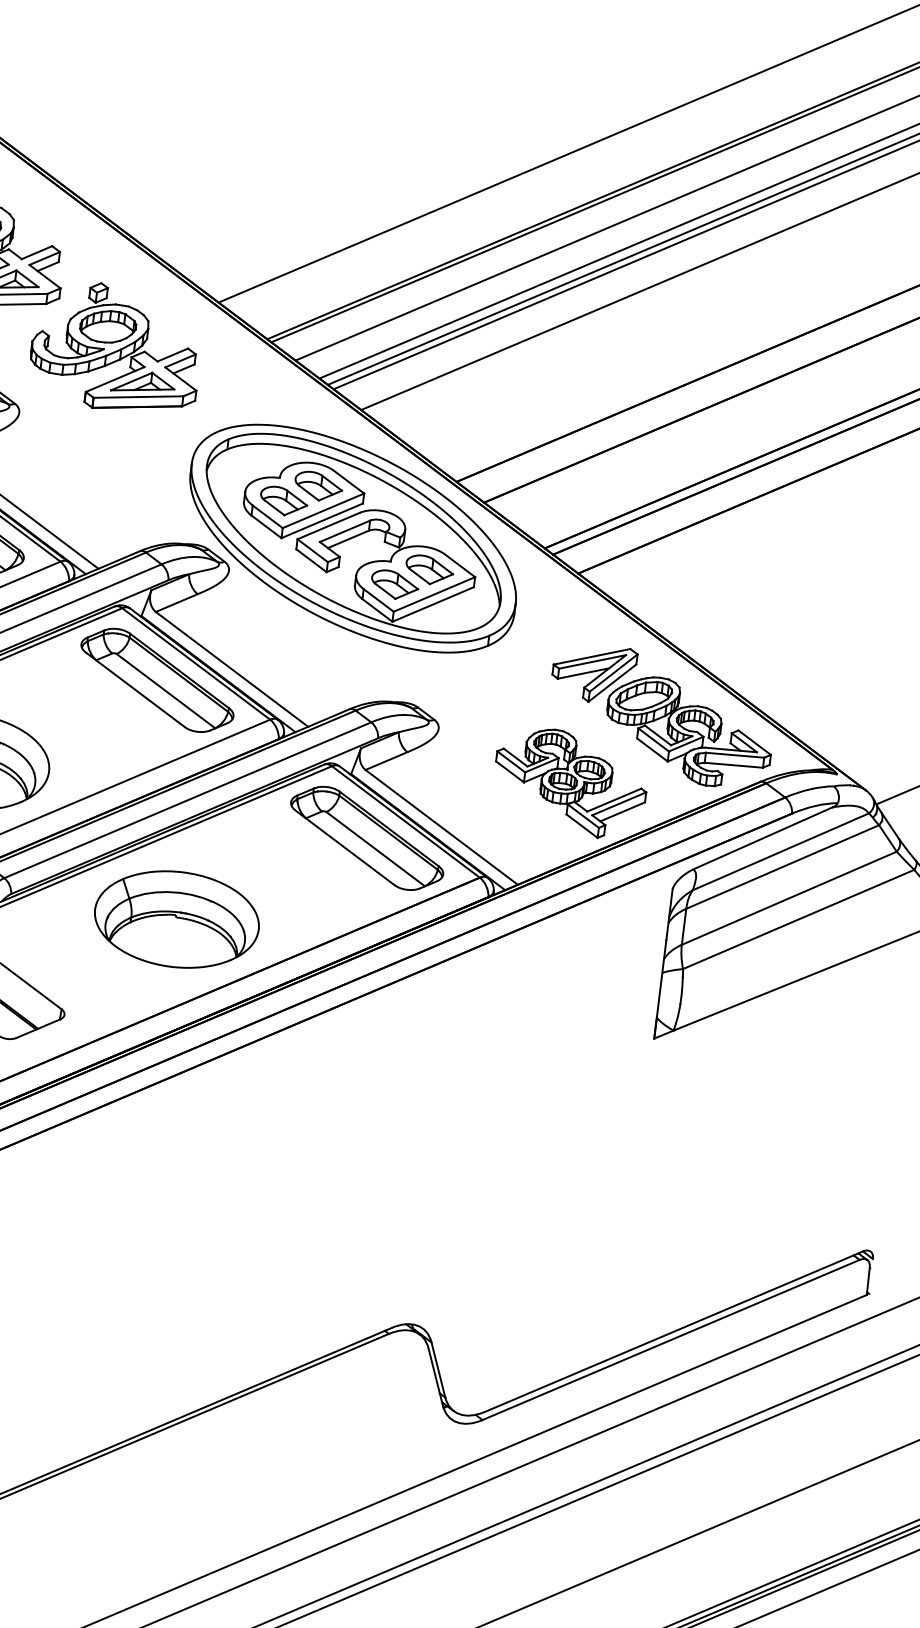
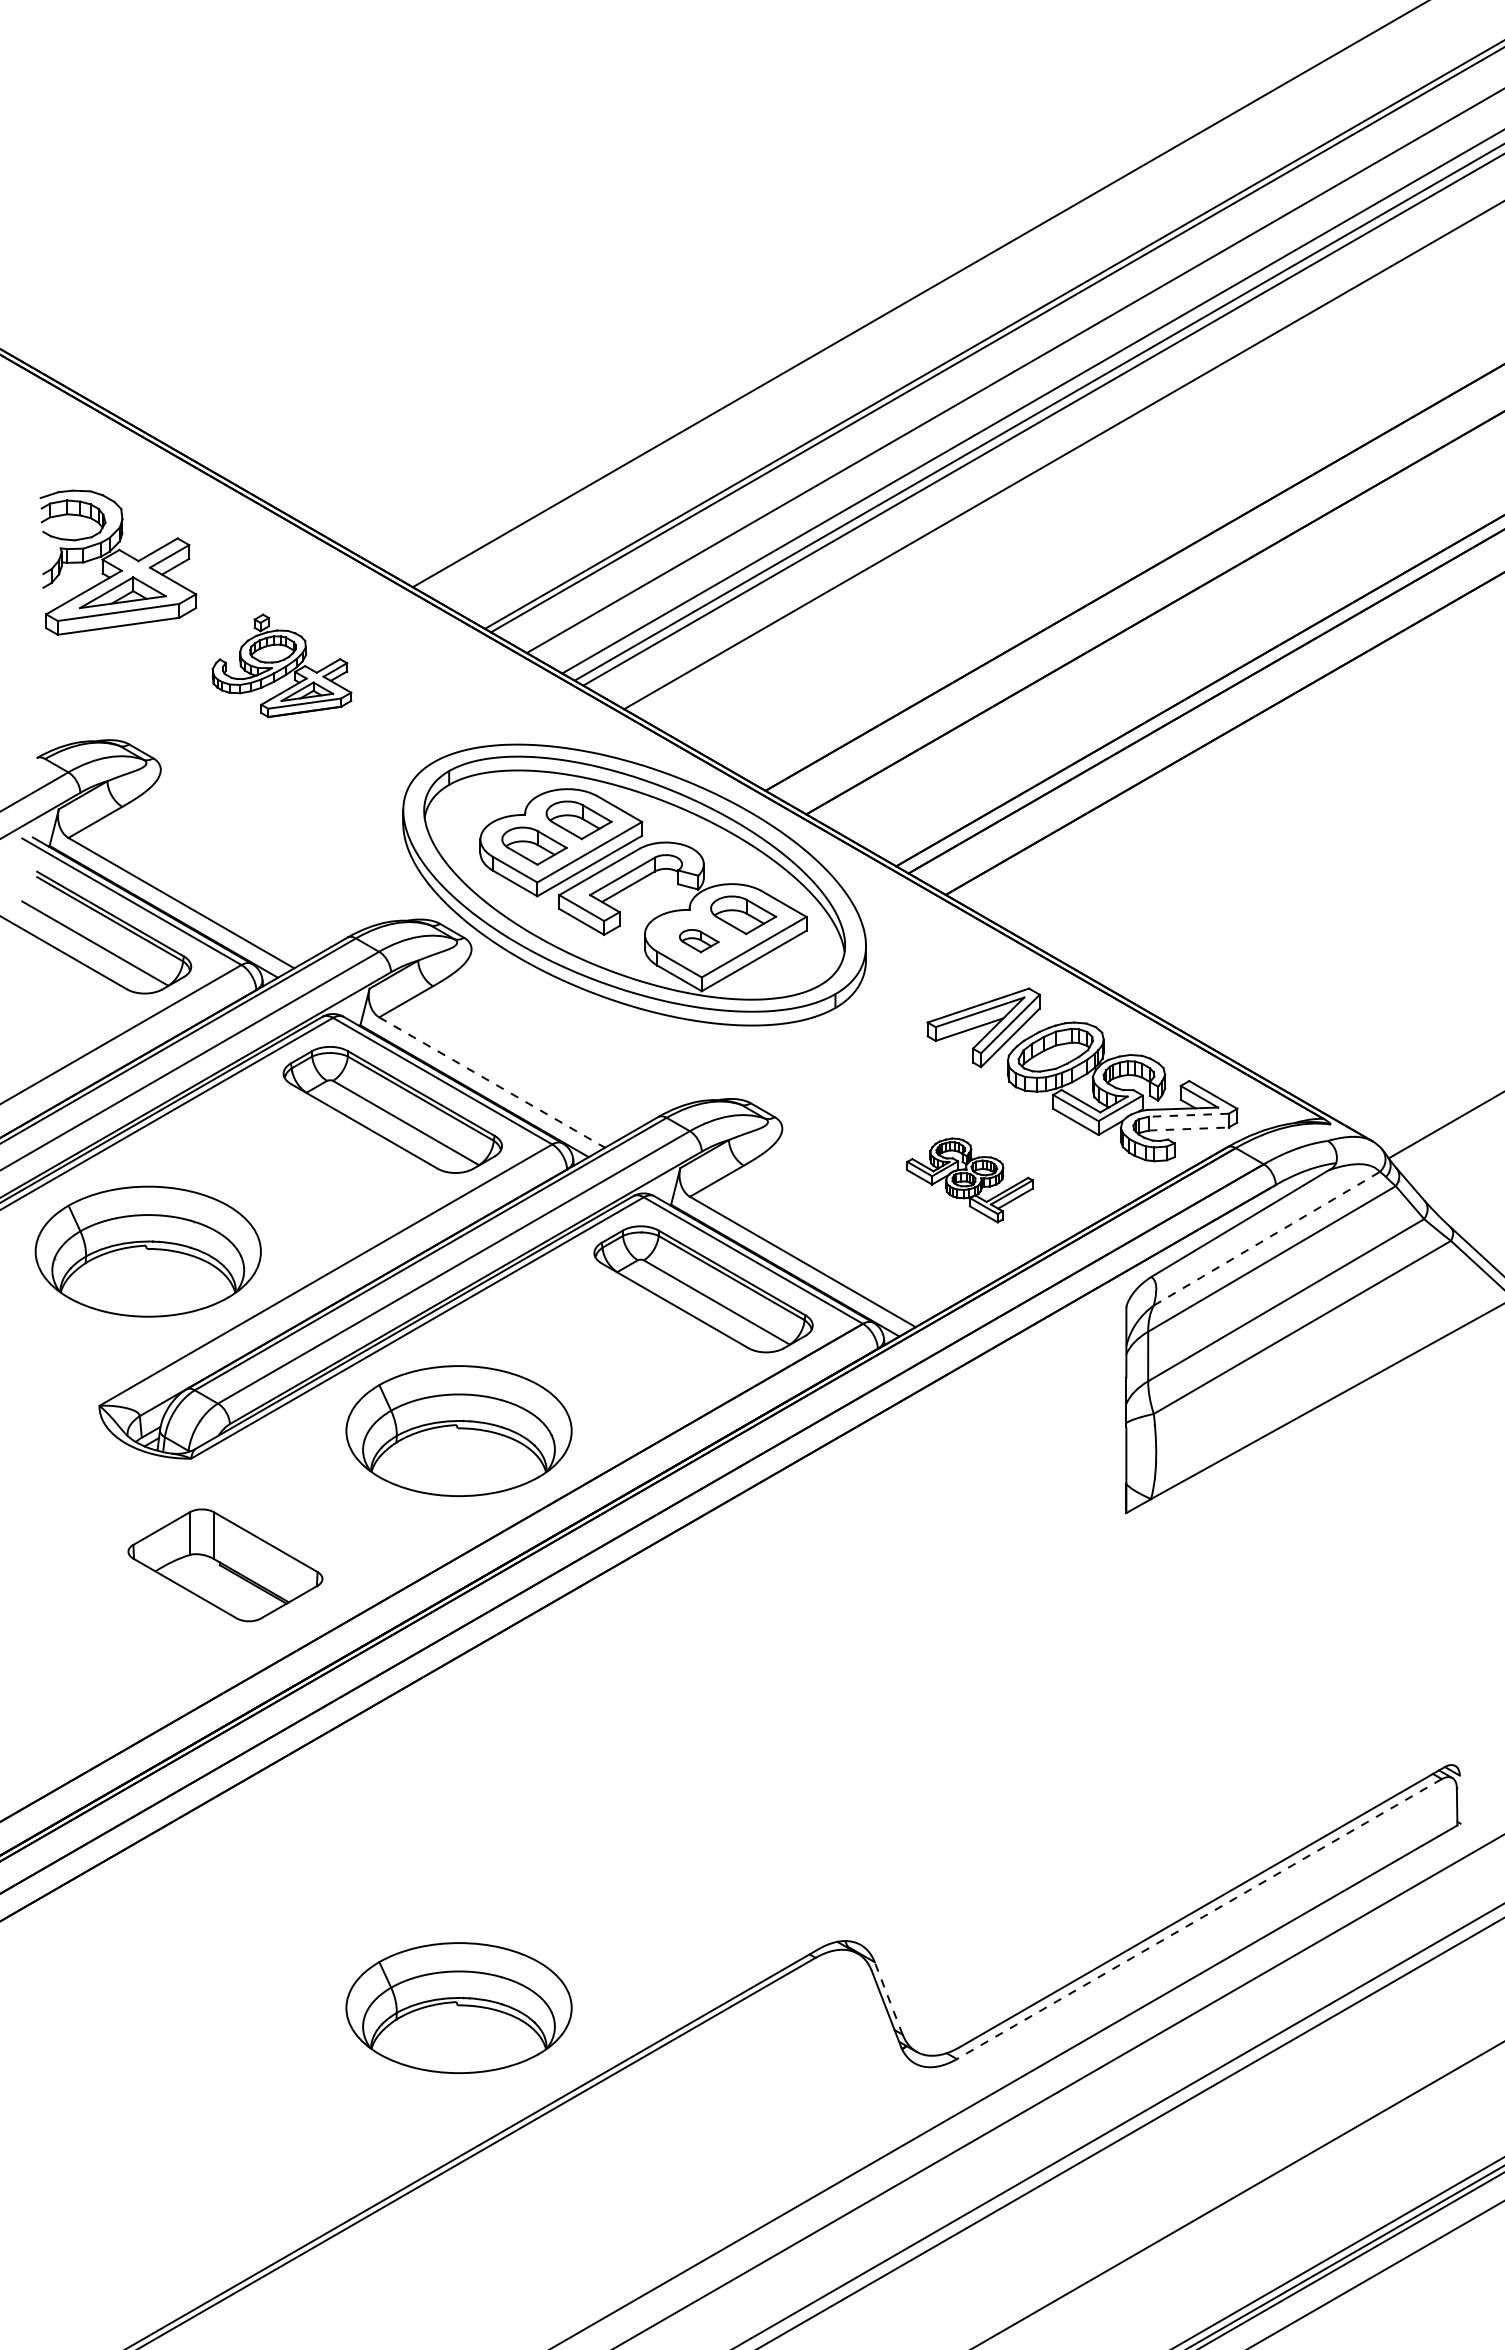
part: (116, 347) -> (281, 665), size x0.6
part: (395, 584) -> (699, 940), size x0.6
line: (232, 669) -> (492, 1082), solid -> dashed
line: (734, 755) -> (1188, 1115), solid -> dashed
line: (734, 765) -> (1189, 1129), solid -> dashed
part: (569, 783) -> (969, 1180), size x0.6
line: (781, 851) -> (1267, 1238), solid -> dashed
part: (125, 1338) -> (458, 2007), added
line: (671, 1340) -> (1199, 1919), solid -> dashed
line: (438, 1369) -> (888, 1998), solid -> dashed

